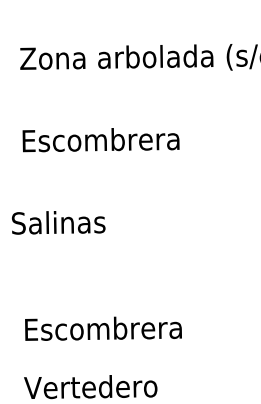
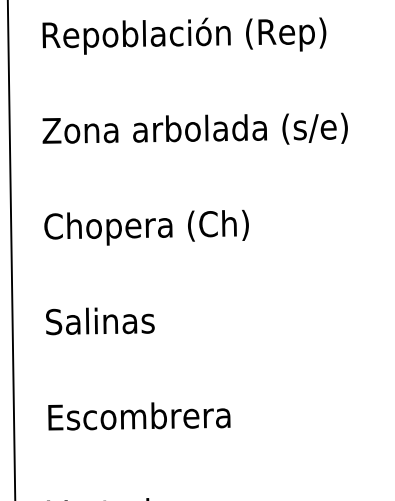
text: (109, 142) -> (146, 227), Escombrera -> Chopera (Ch)
text: (58, 222) -> (100, 321), moved
text: (103, 328) -> (139, 416), moved

